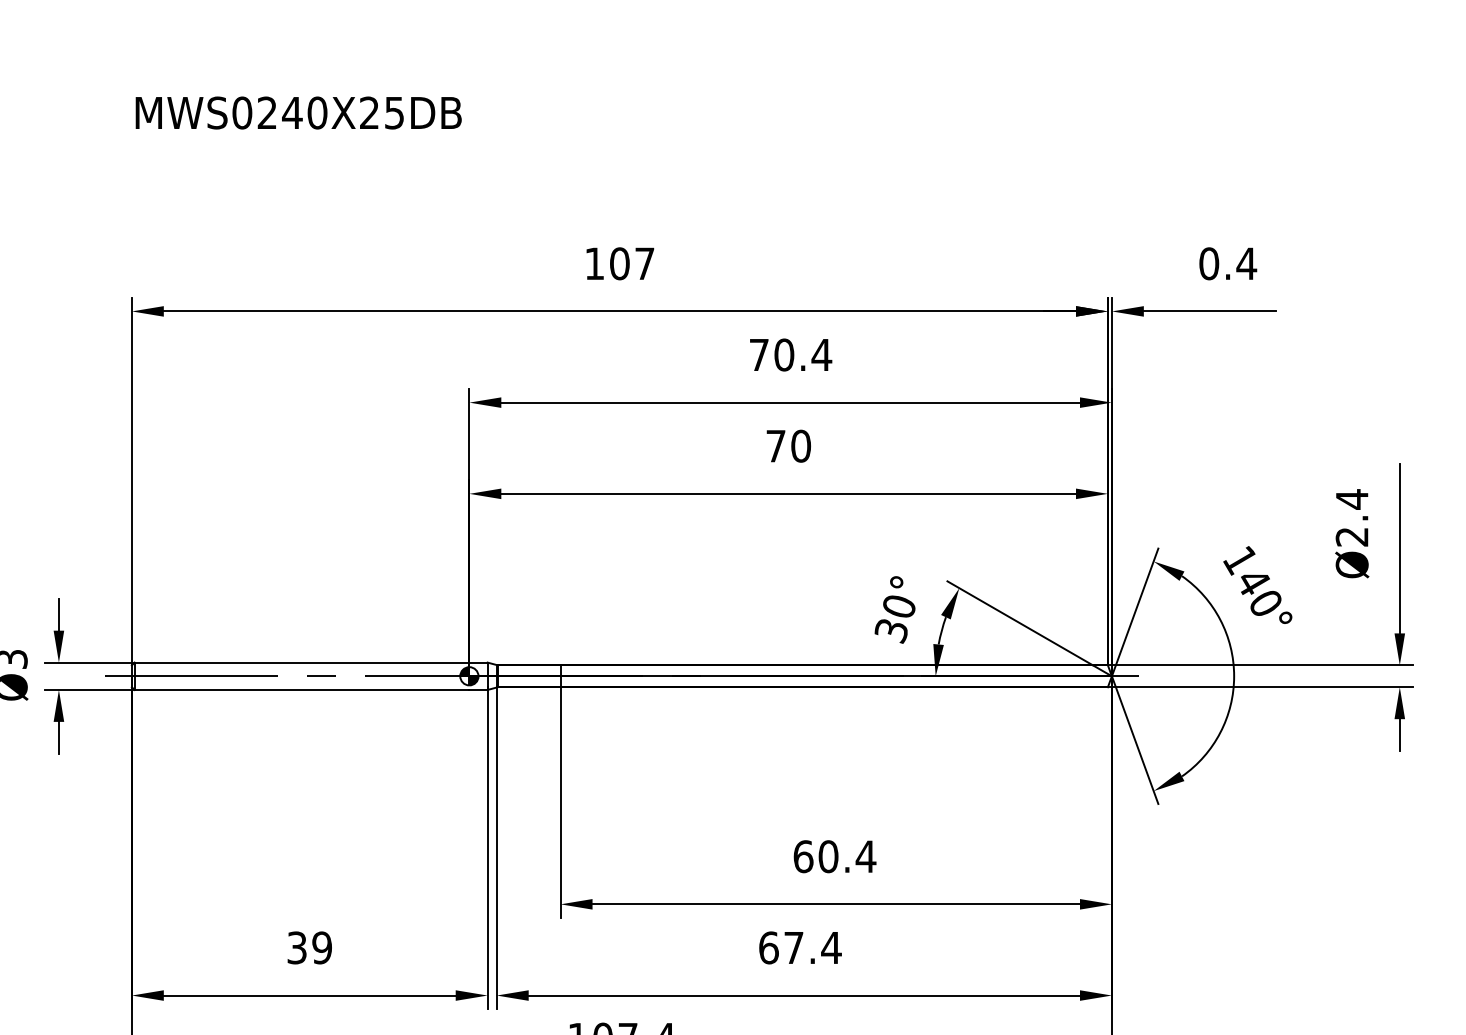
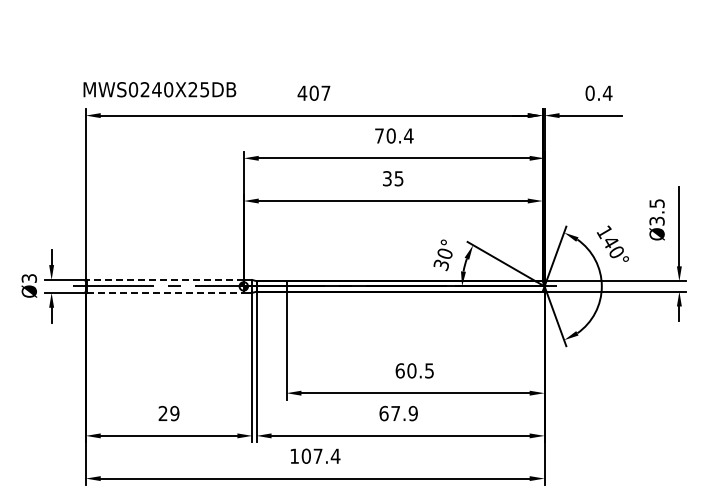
text: (297, 112) -> (159, 89), moved
text: (594, 262) -> (302, 92), 107 -> 407
text: (789, 445) -> (393, 178), 70 -> 35
text: (1350, 516) -> (656, 211), Ø2.4 -> Ø3.5
line: (300, 663) -> (164, 280), solid -> dashed
line: (302, 689) -> (165, 292), solid -> dashed
text: (866, 855) -> (429, 370), 60.4 -> 60.5
text: (295, 947) -> (162, 413), 39 -> 29
text: (831, 947) -> (413, 413), 67.4 -> 67.9

